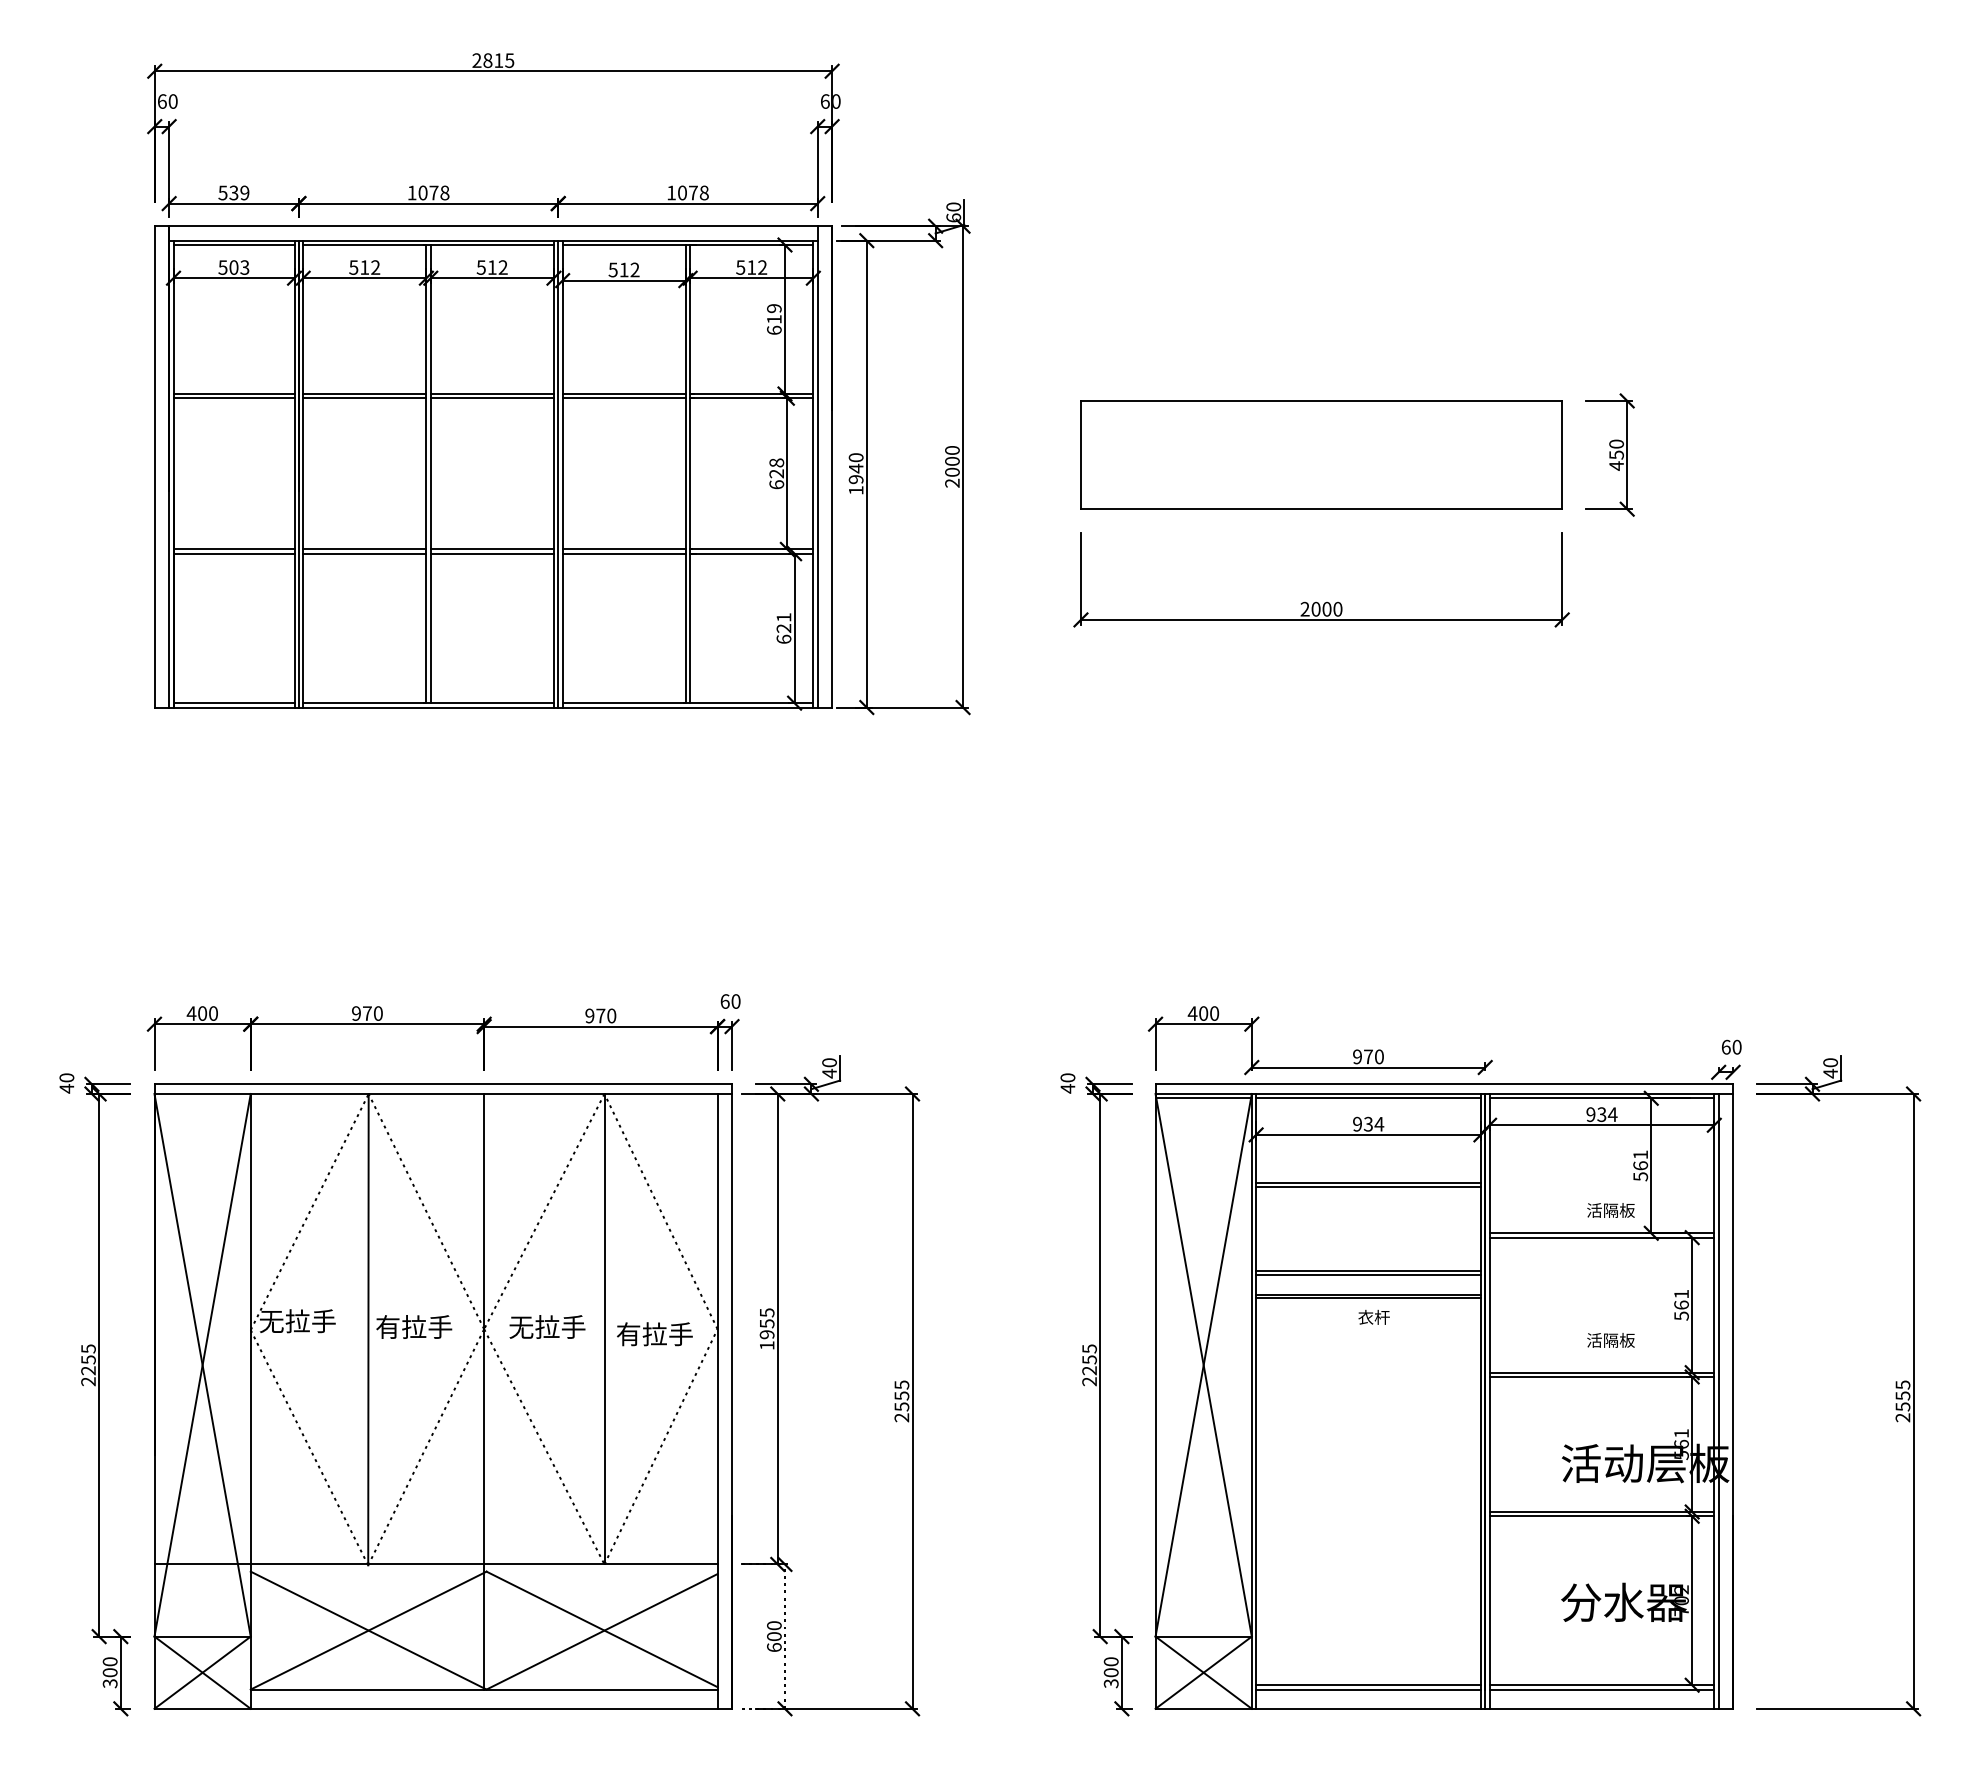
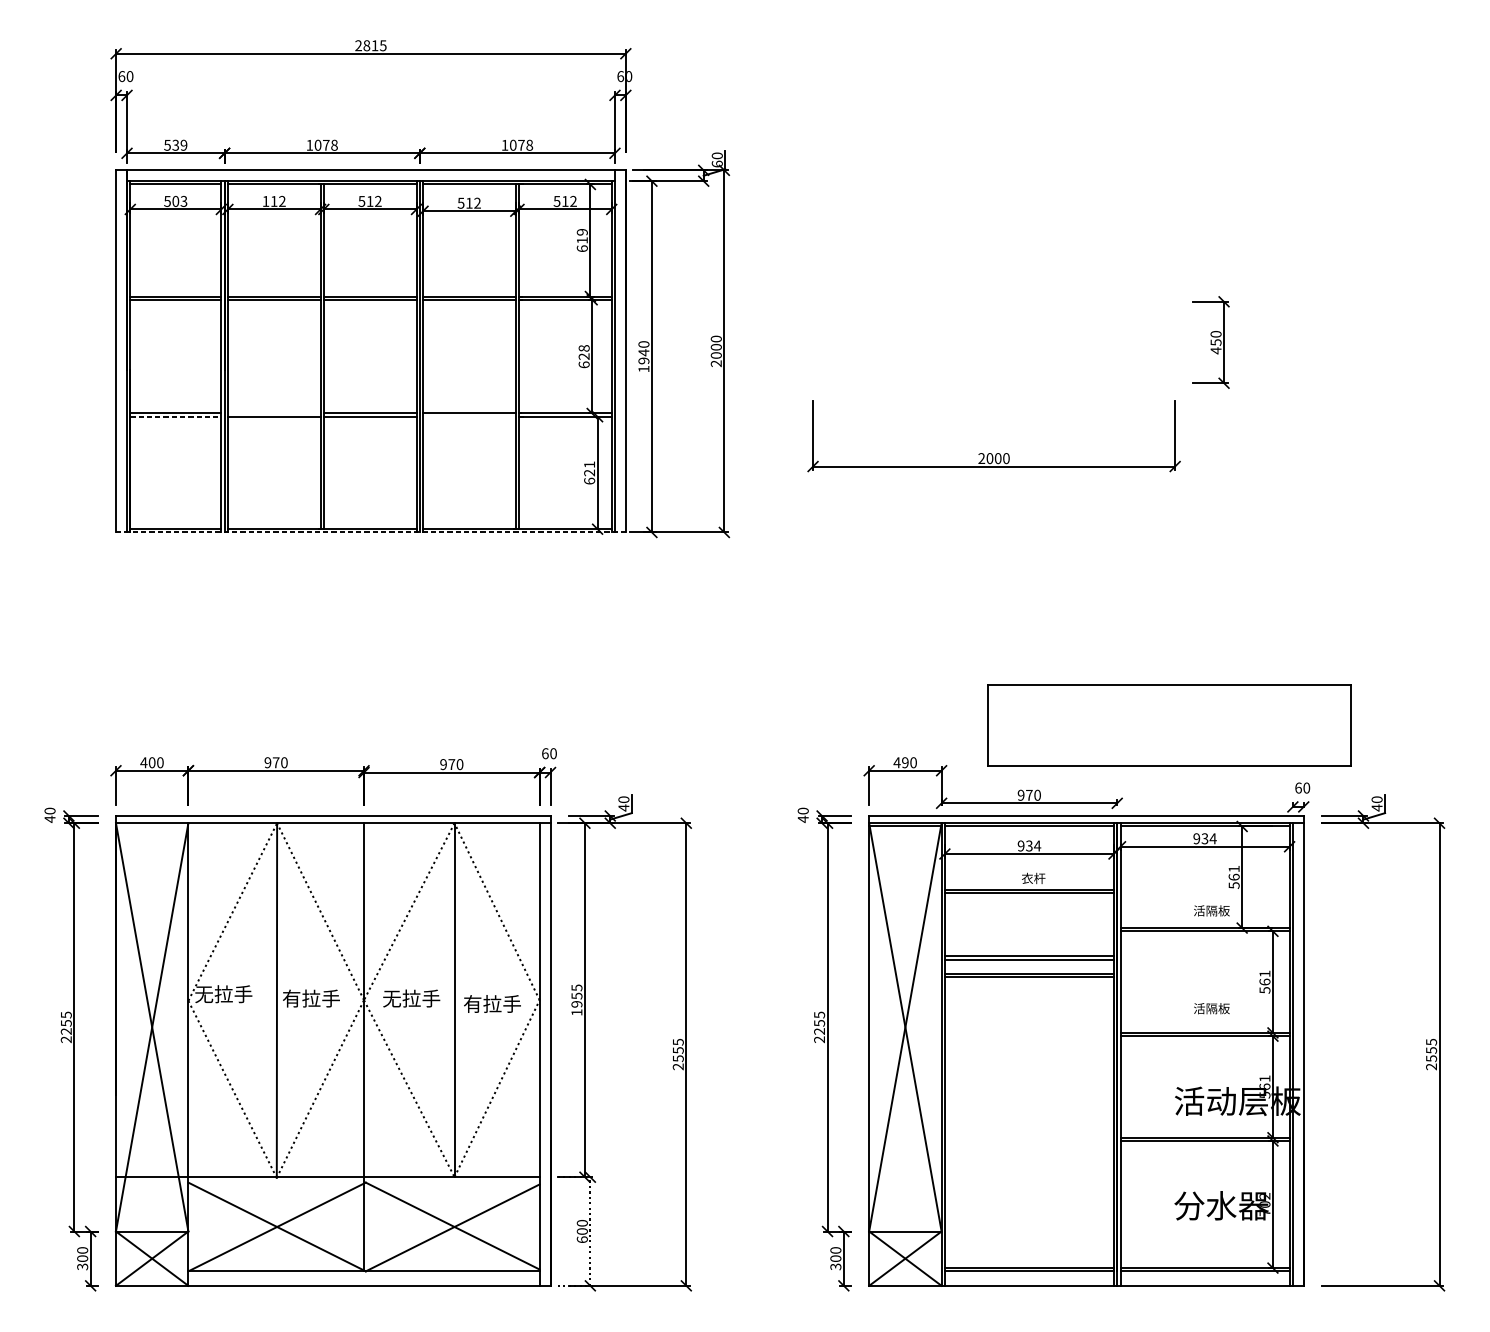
text: (353, 267) -> (265, 201), 512 -> 112
part: (1321, 454) -> (1169, 725), moved
line: (364, 549) -> (273, 413), removed
line: (234, 553) -> (176, 416), solid -> dashed
line: (623, 553) -> (468, 416), removed
line: (493, 707) -> (371, 532), solid -> dashed
text: (1203, 1013) -> (905, 762), 400 -> 490
text: (1373, 1316) -> (1033, 877), moved

